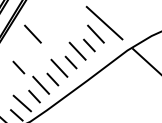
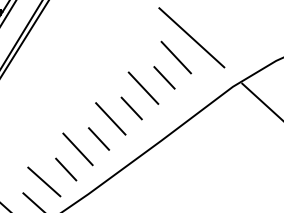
line: (32, 33) -> (62, 56), removed
line: (18, 67) -> (37, 117), removed

